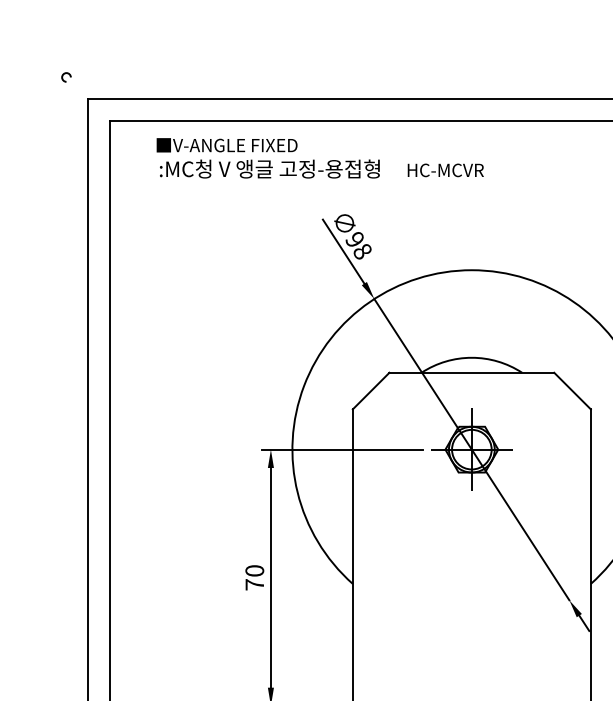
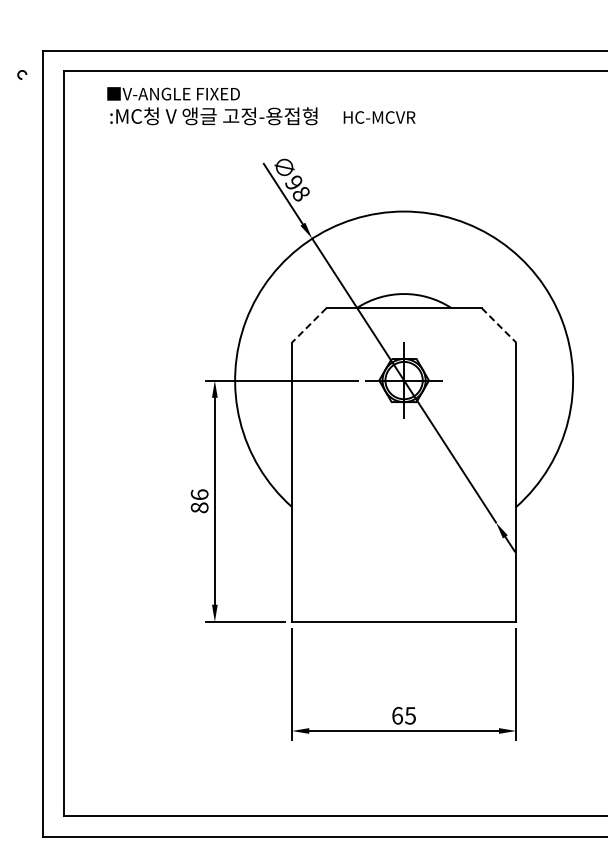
arc: (67, 74) -> (23, 72), moved
line: (370, 391) -> (308, 325), solid -> dashed
line: (573, 391) -> (499, 325), solid -> dashed
text: (254, 578) -> (199, 501), 70 -> 86

